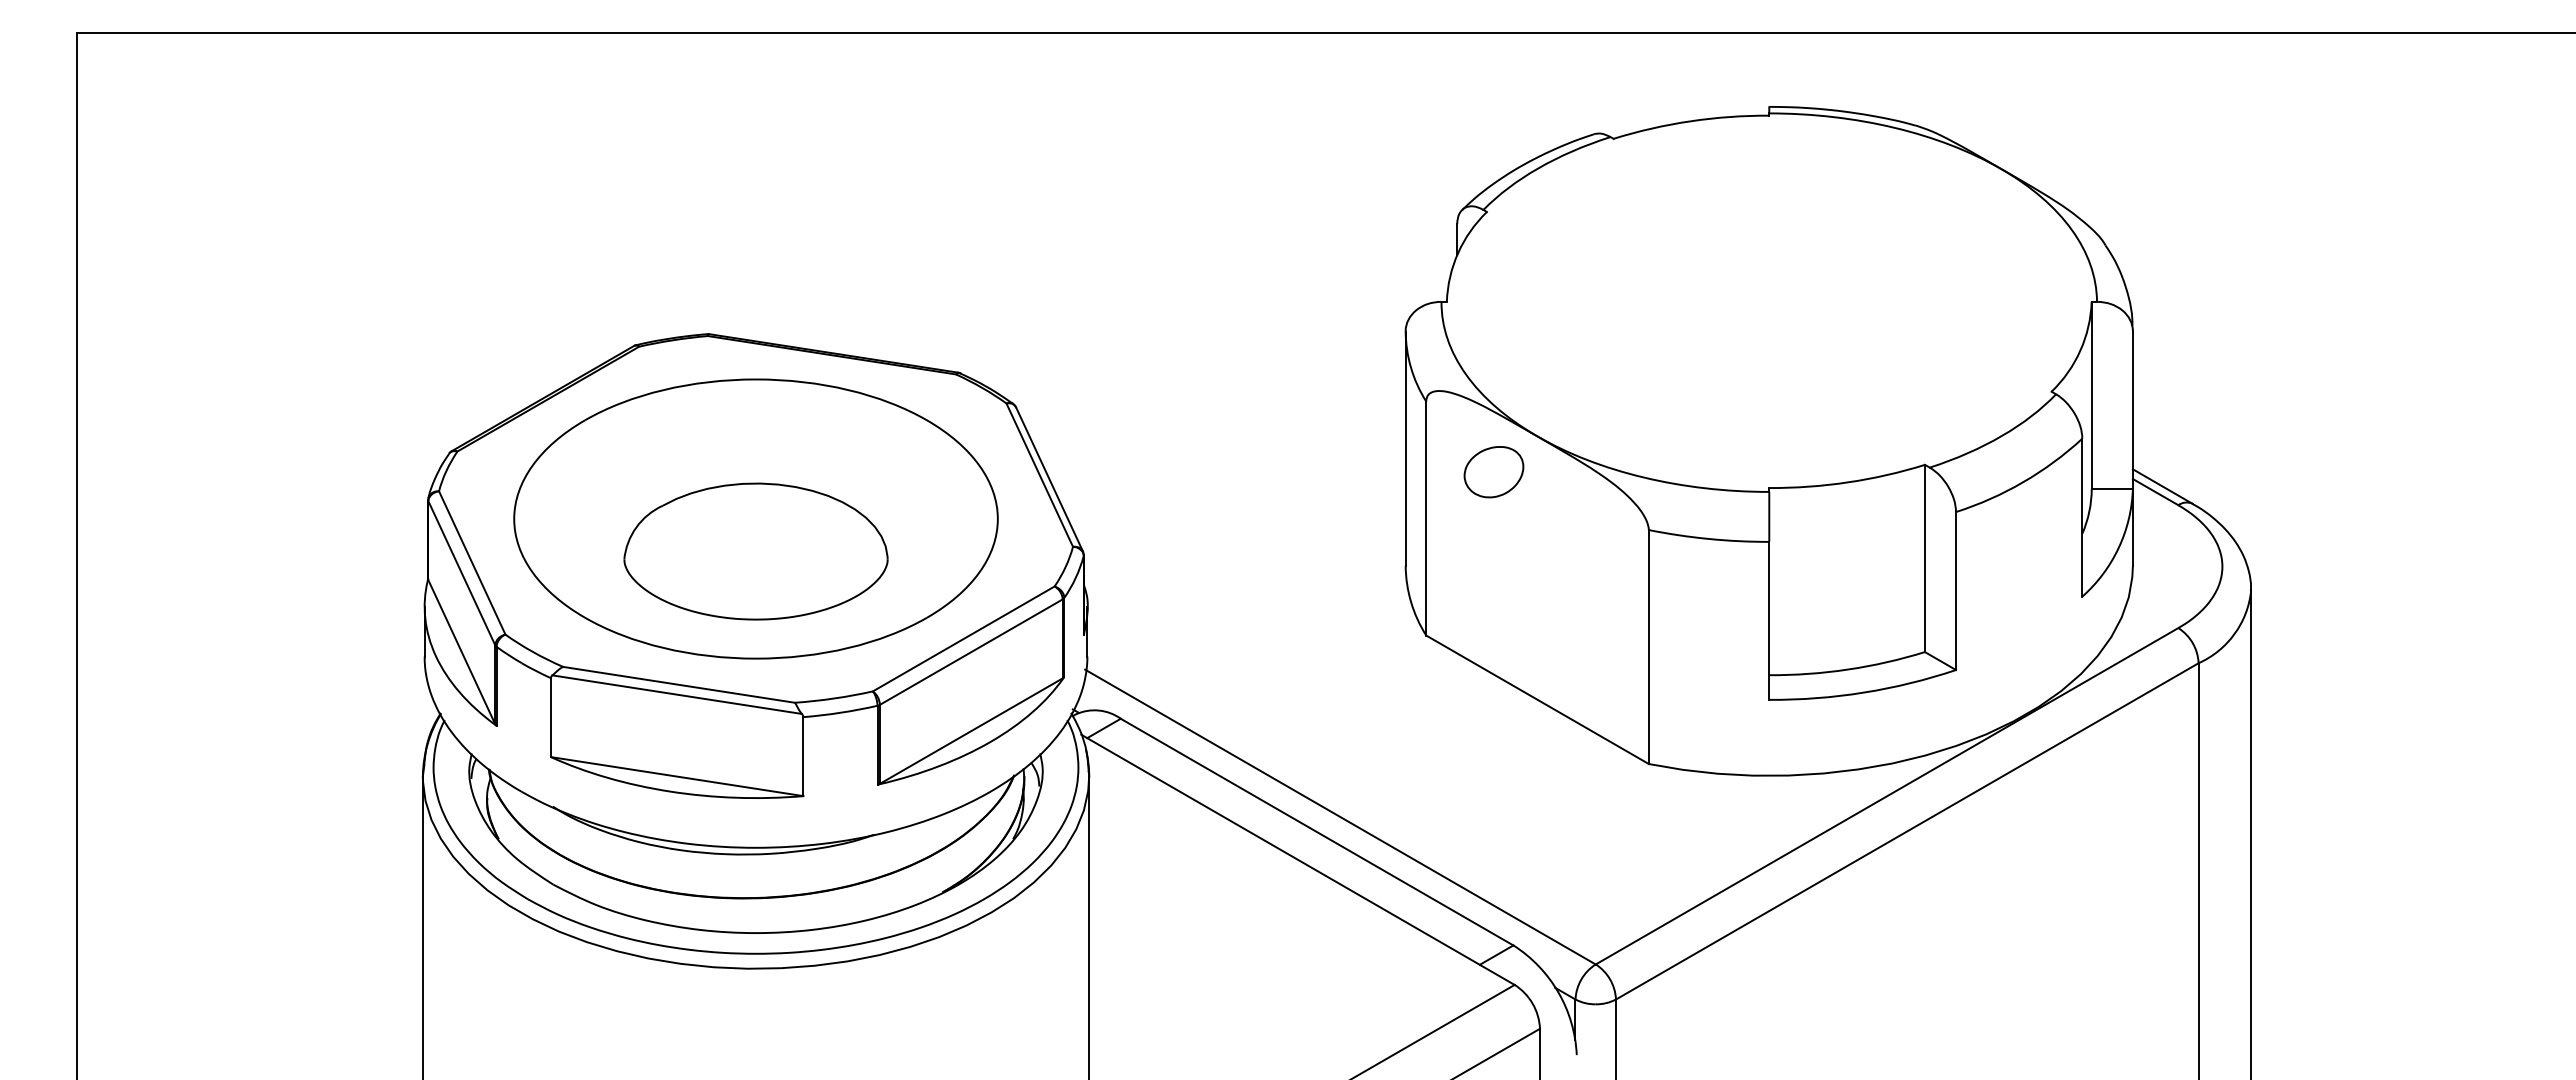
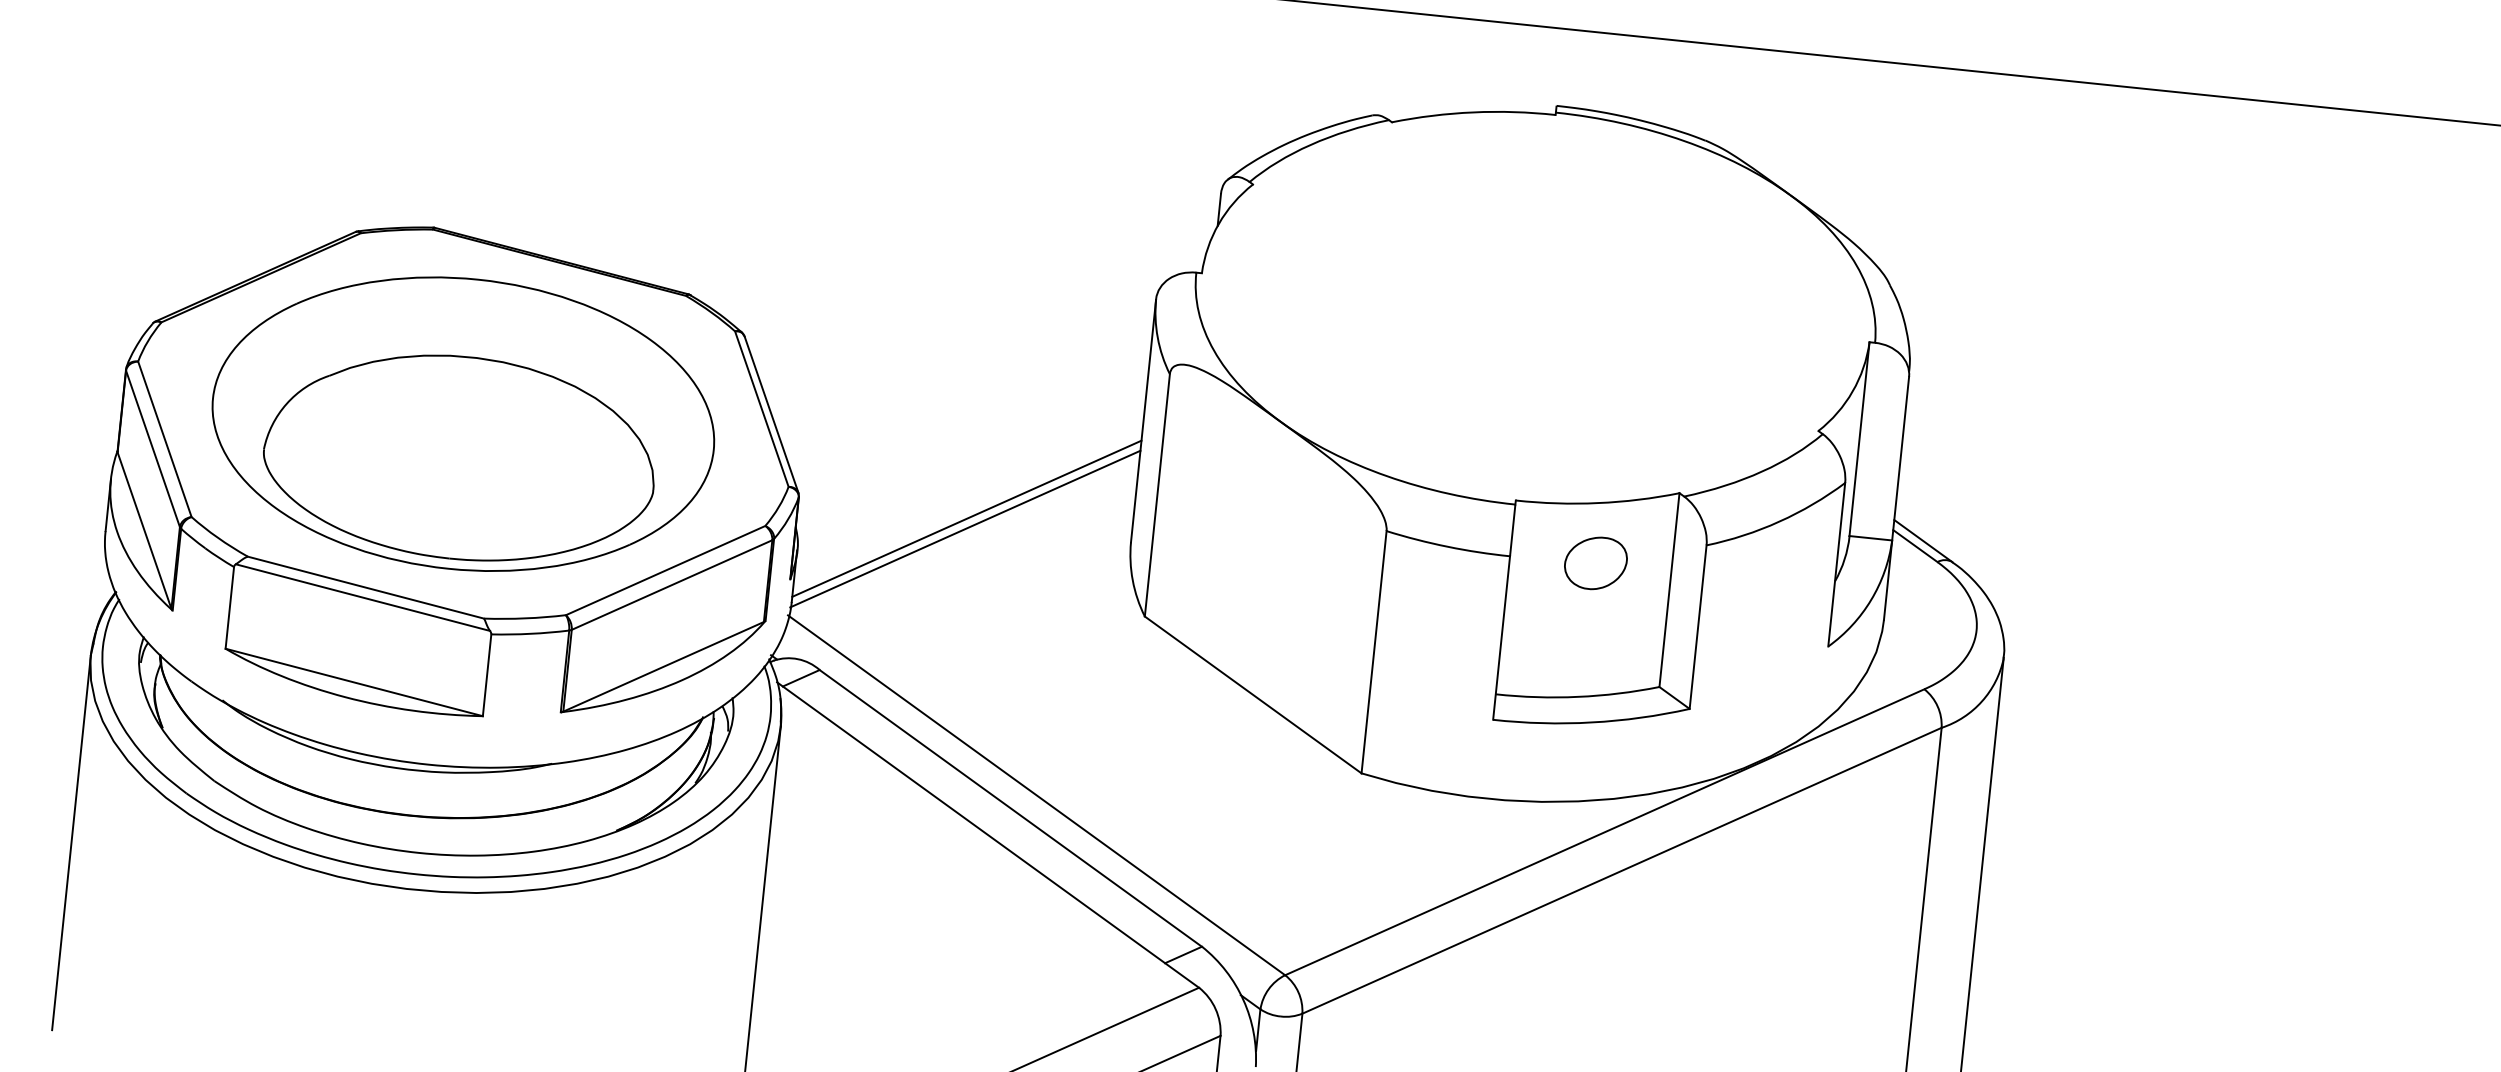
part: (1493, 472) -> (1595, 563), moved
part: (755, 551) -> (459, 457), size x1.43
line: (1246, 559) -> (966, 518), added
line: (1245, 569) -> (964, 528), added

